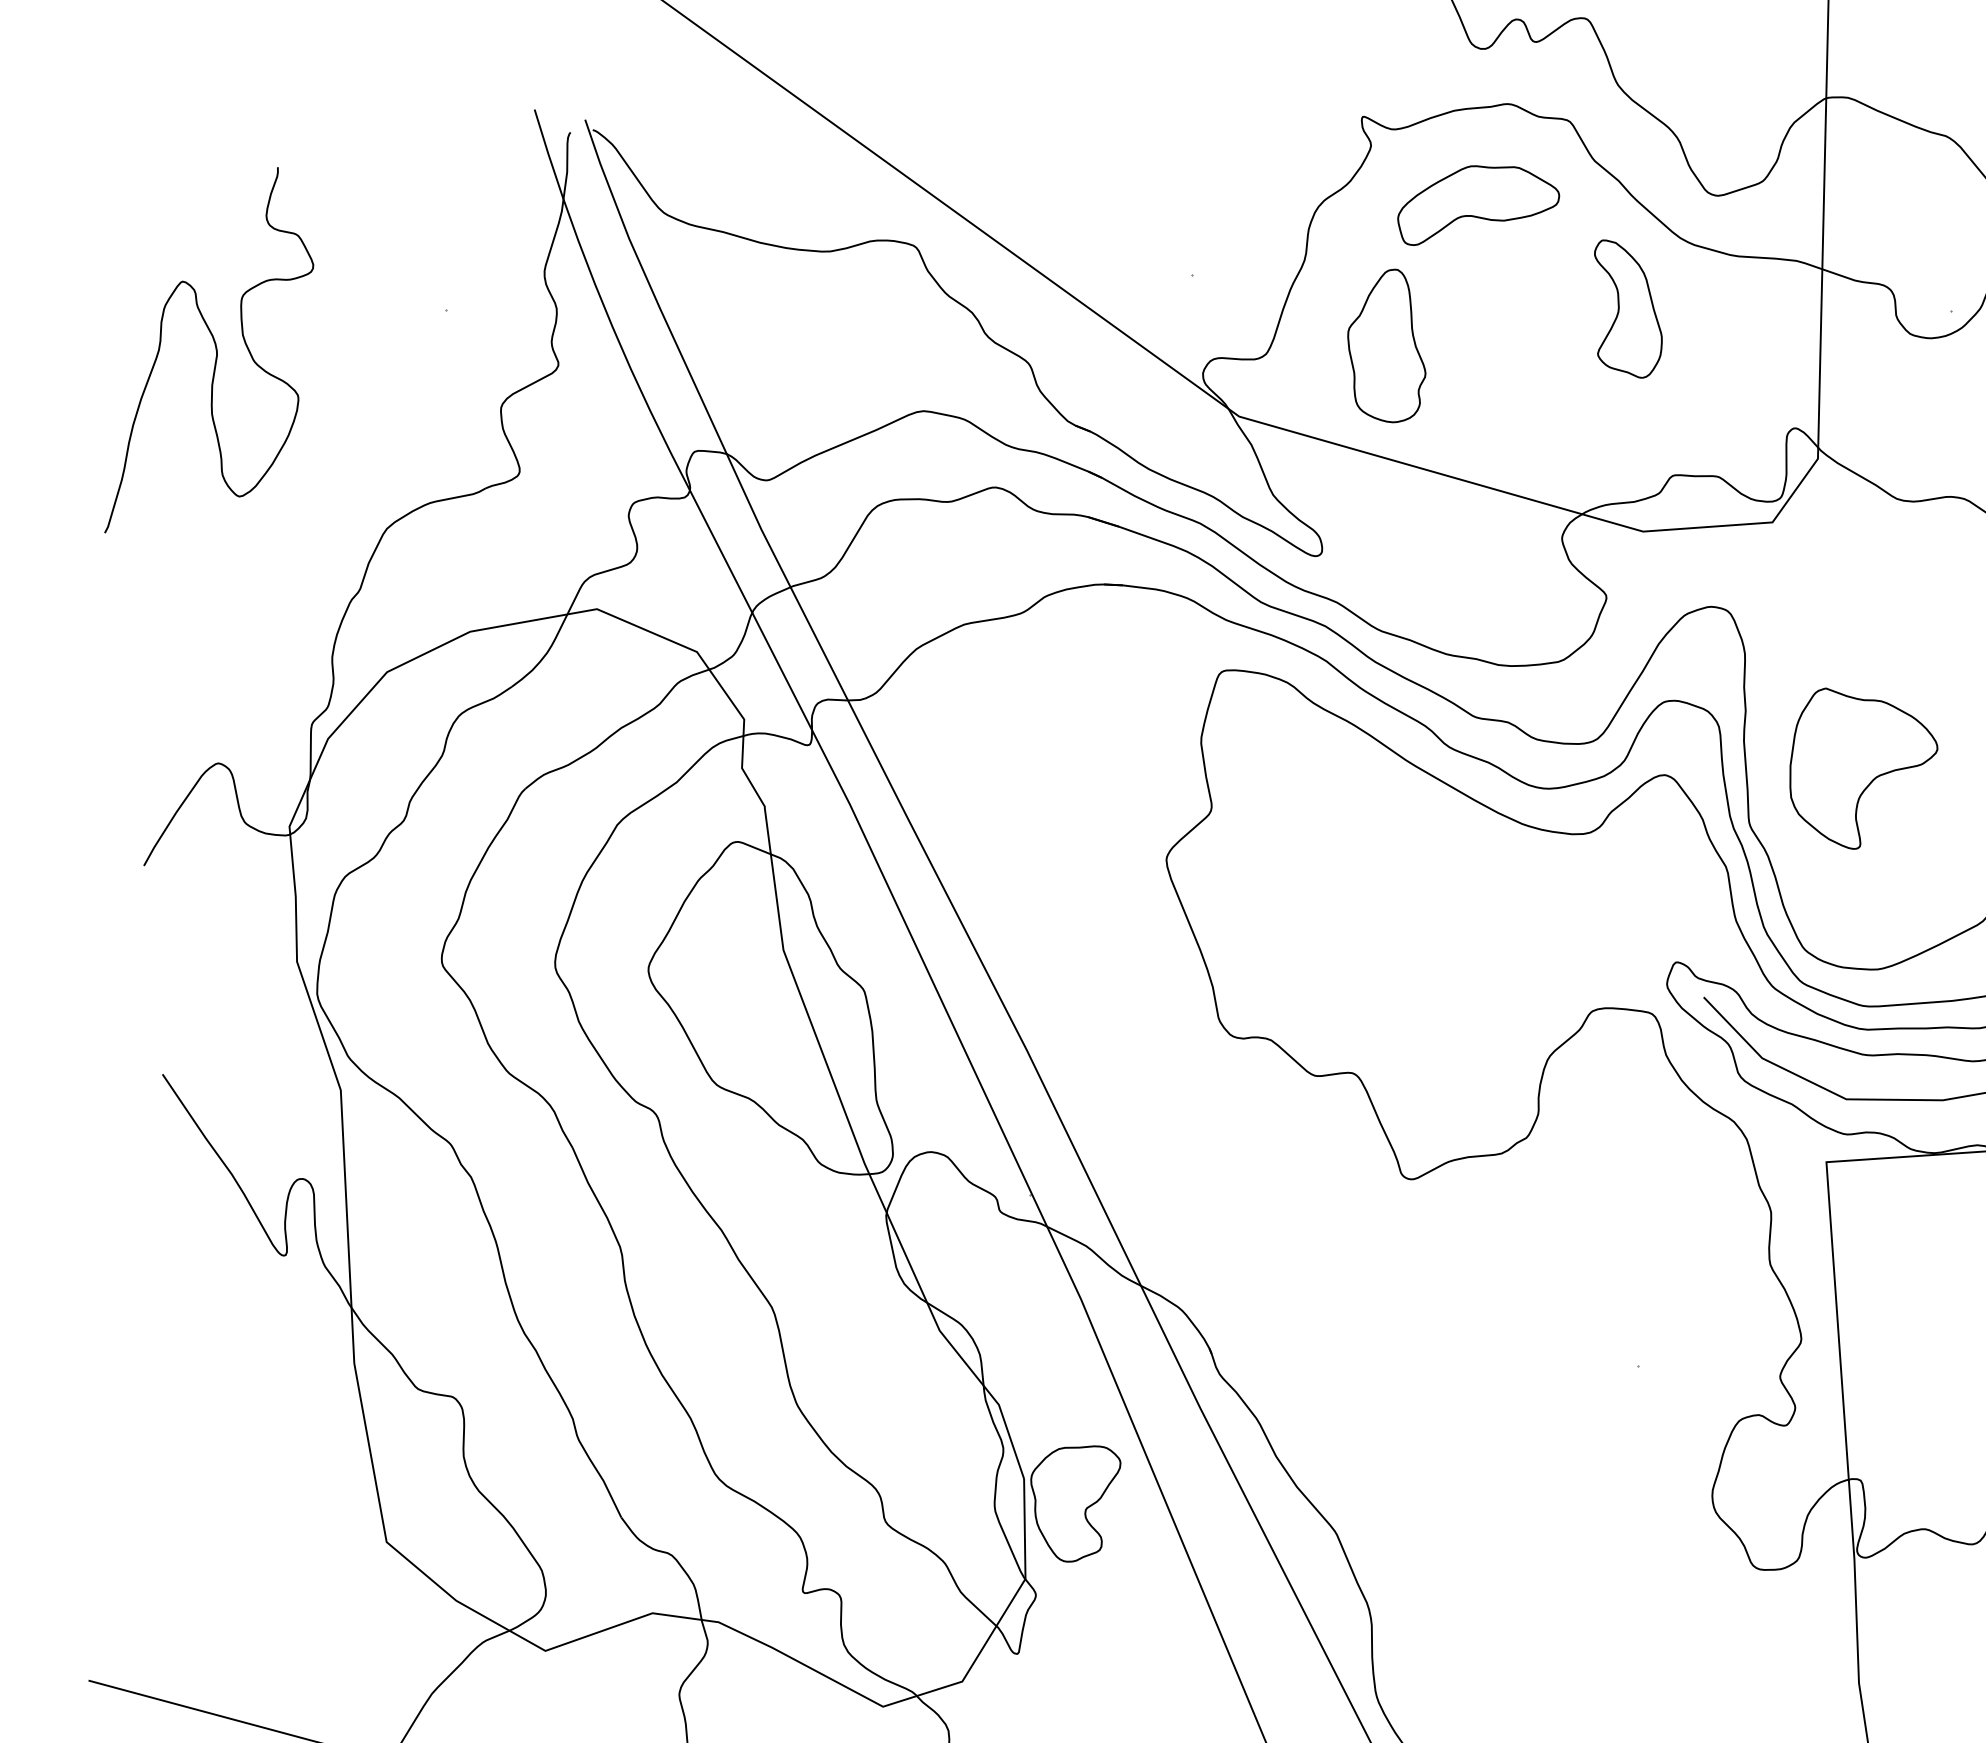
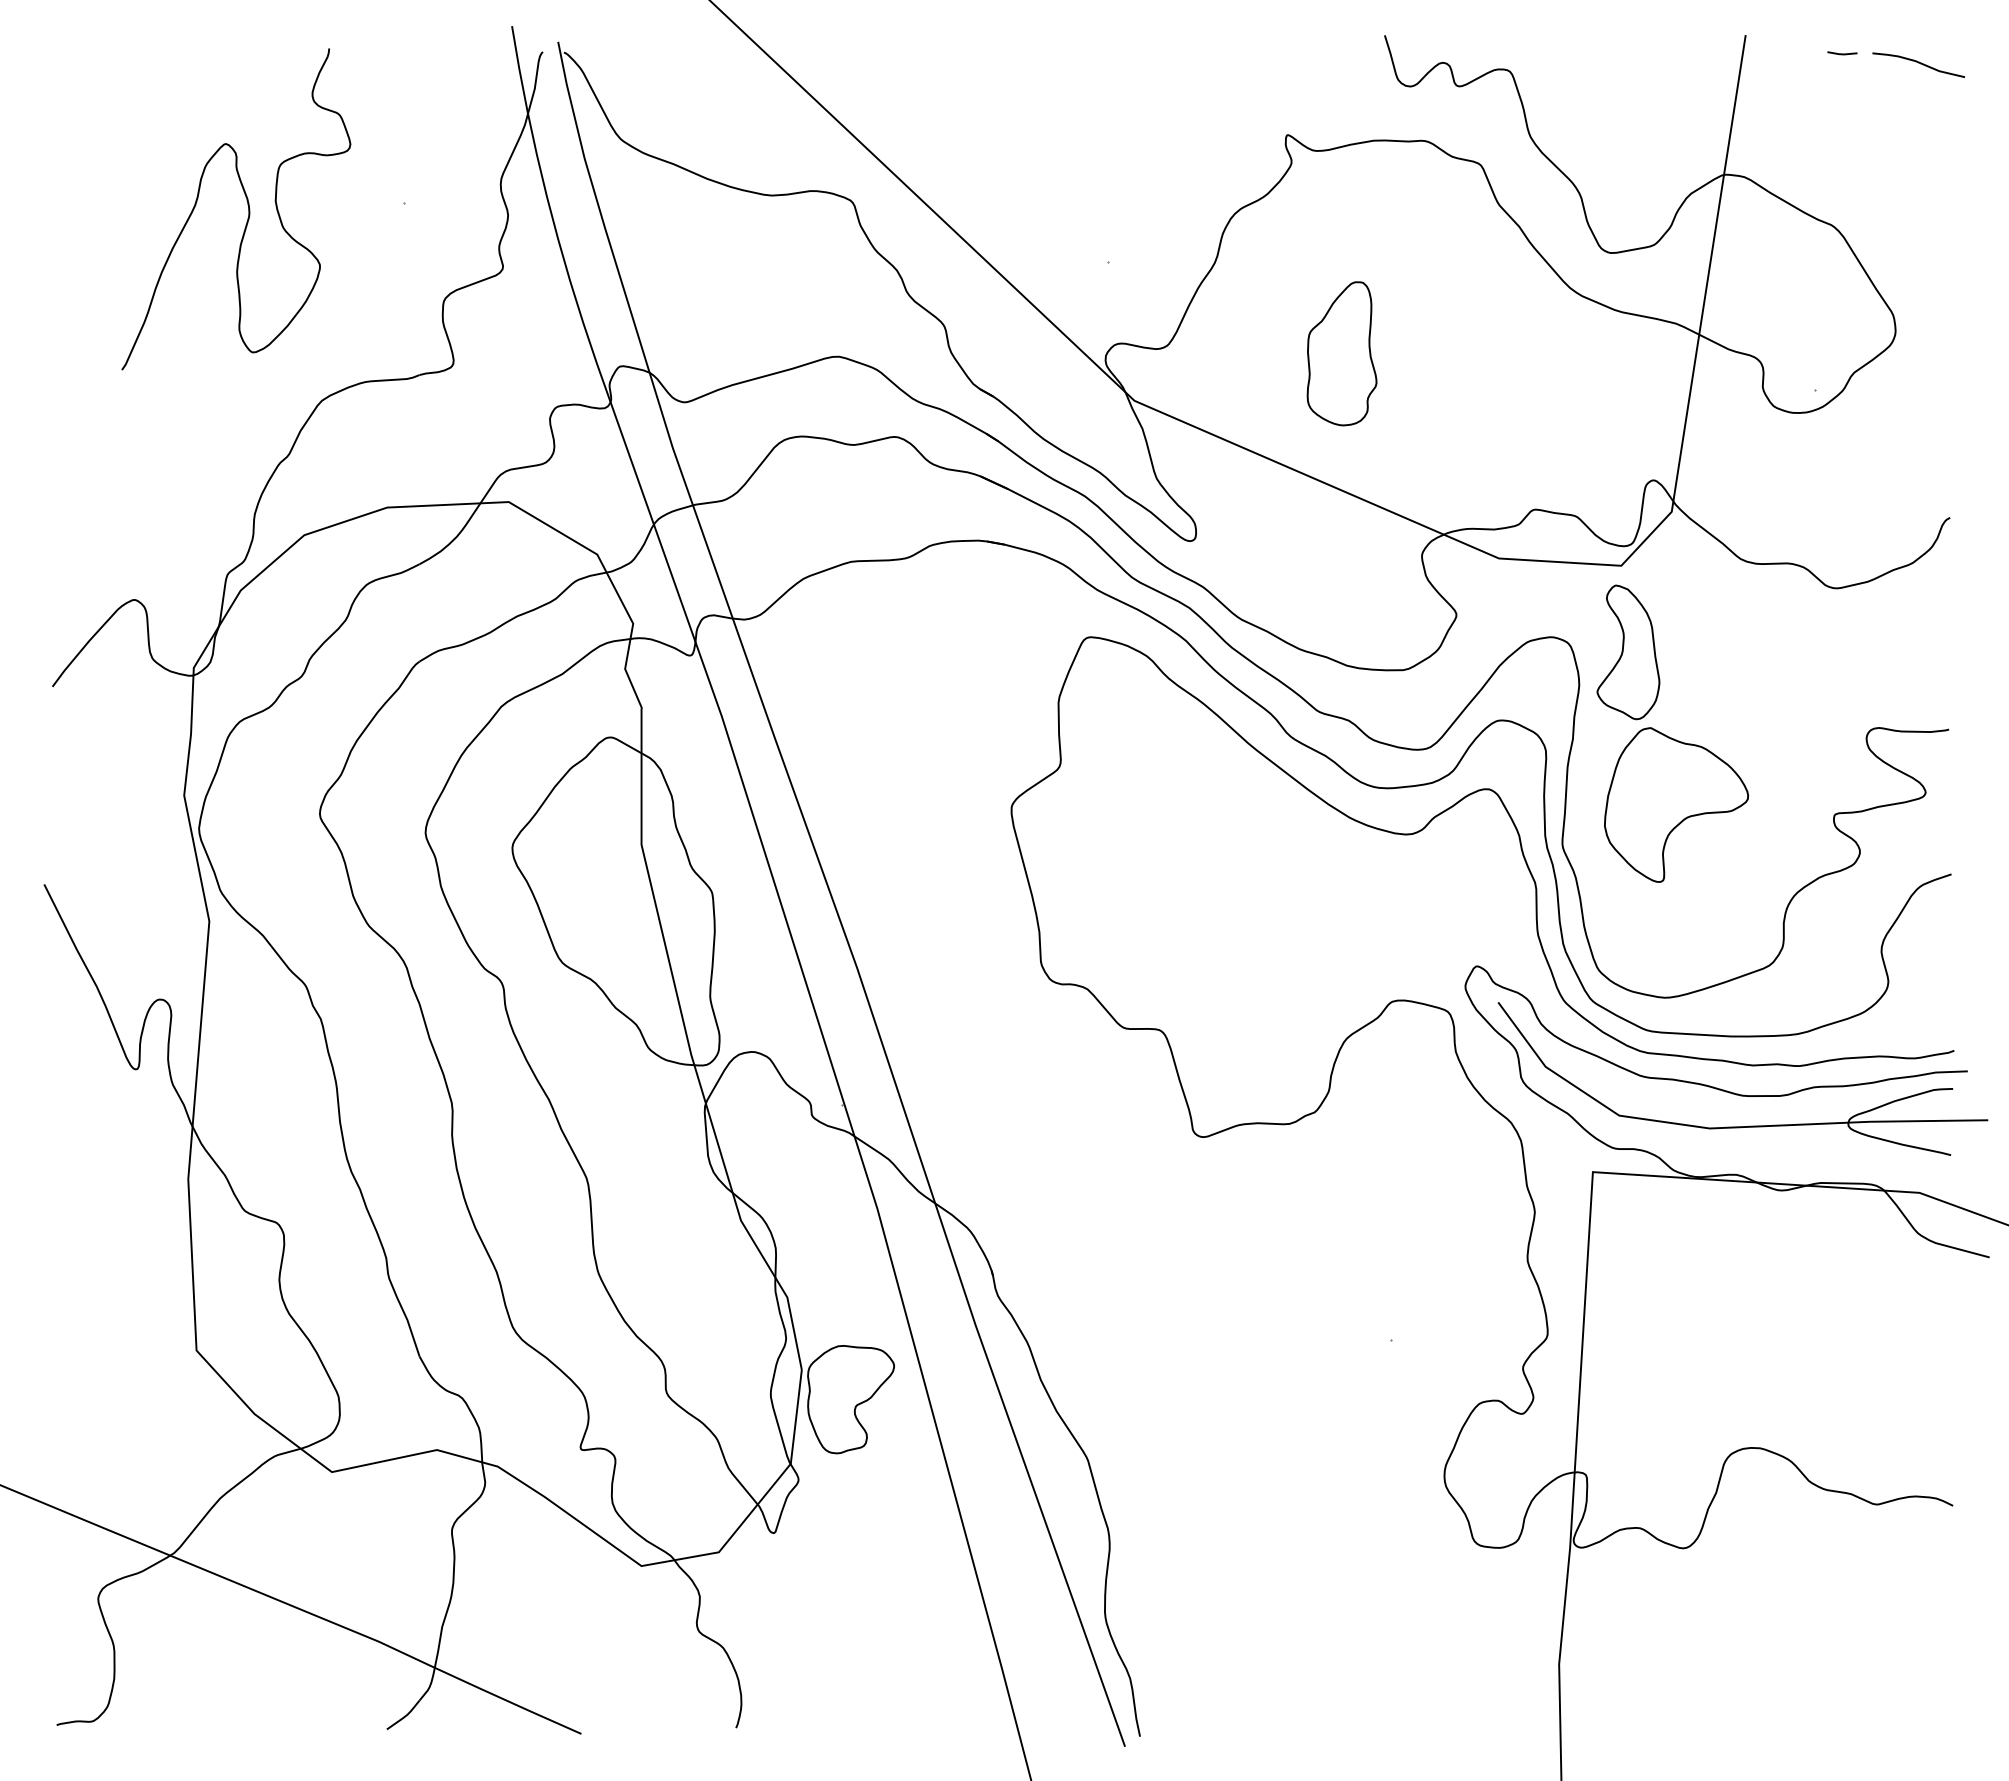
part: (1477, 201) -> (1384, 228), removed
part: (1625, 308) -> (1628, 652), moved
curve: (213, 343) -> (247, 205), moved
part: (1384, 346) -> (1341, 353), moved

